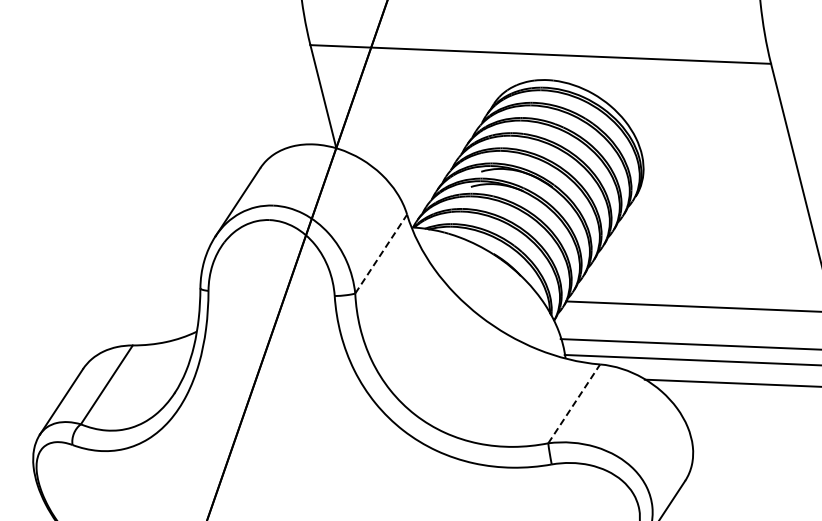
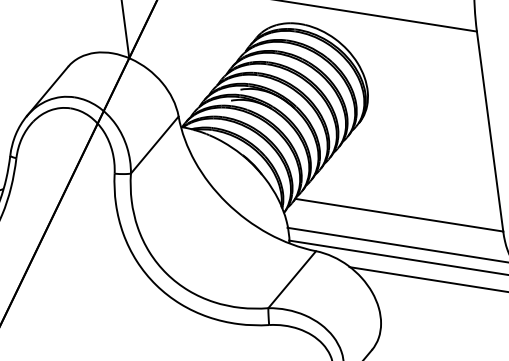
line: (381, 253) -> (155, 144), dashed -> solid
line: (574, 403) -> (292, 279), dashed -> solid

